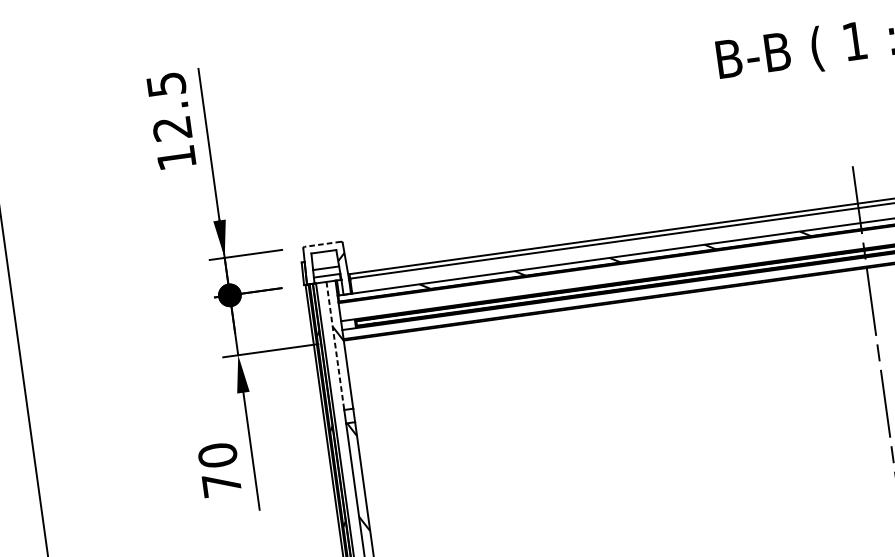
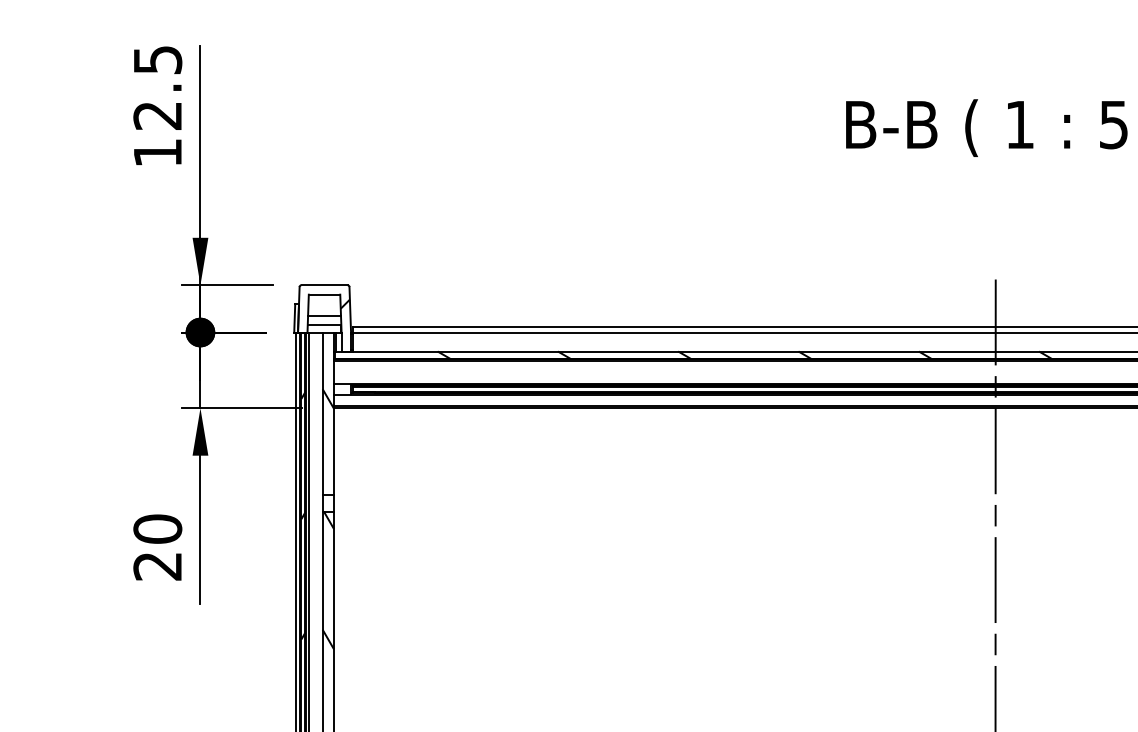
line: (322, 244) -> (324, 285), dashed -> solid
line: (335, 345) -> (322, 413), dashed -> solid
text: (221, 484) -> (157, 566), 70 -> 20

